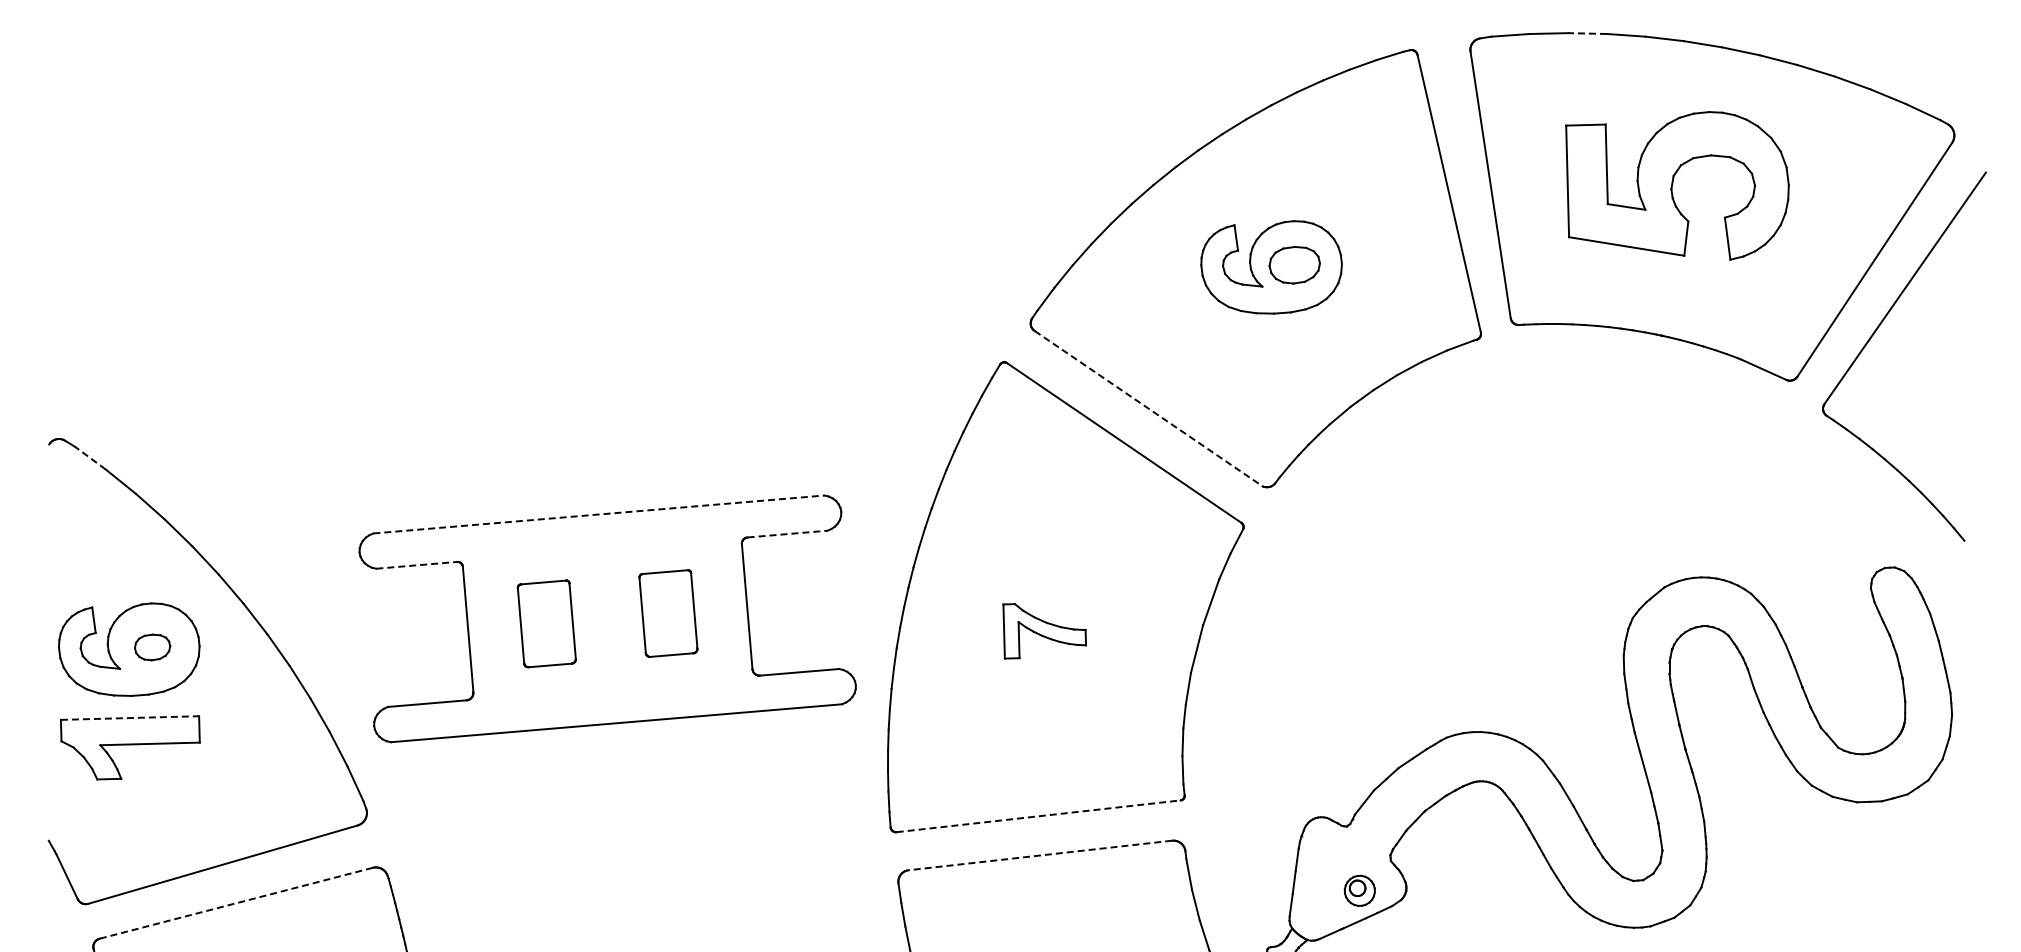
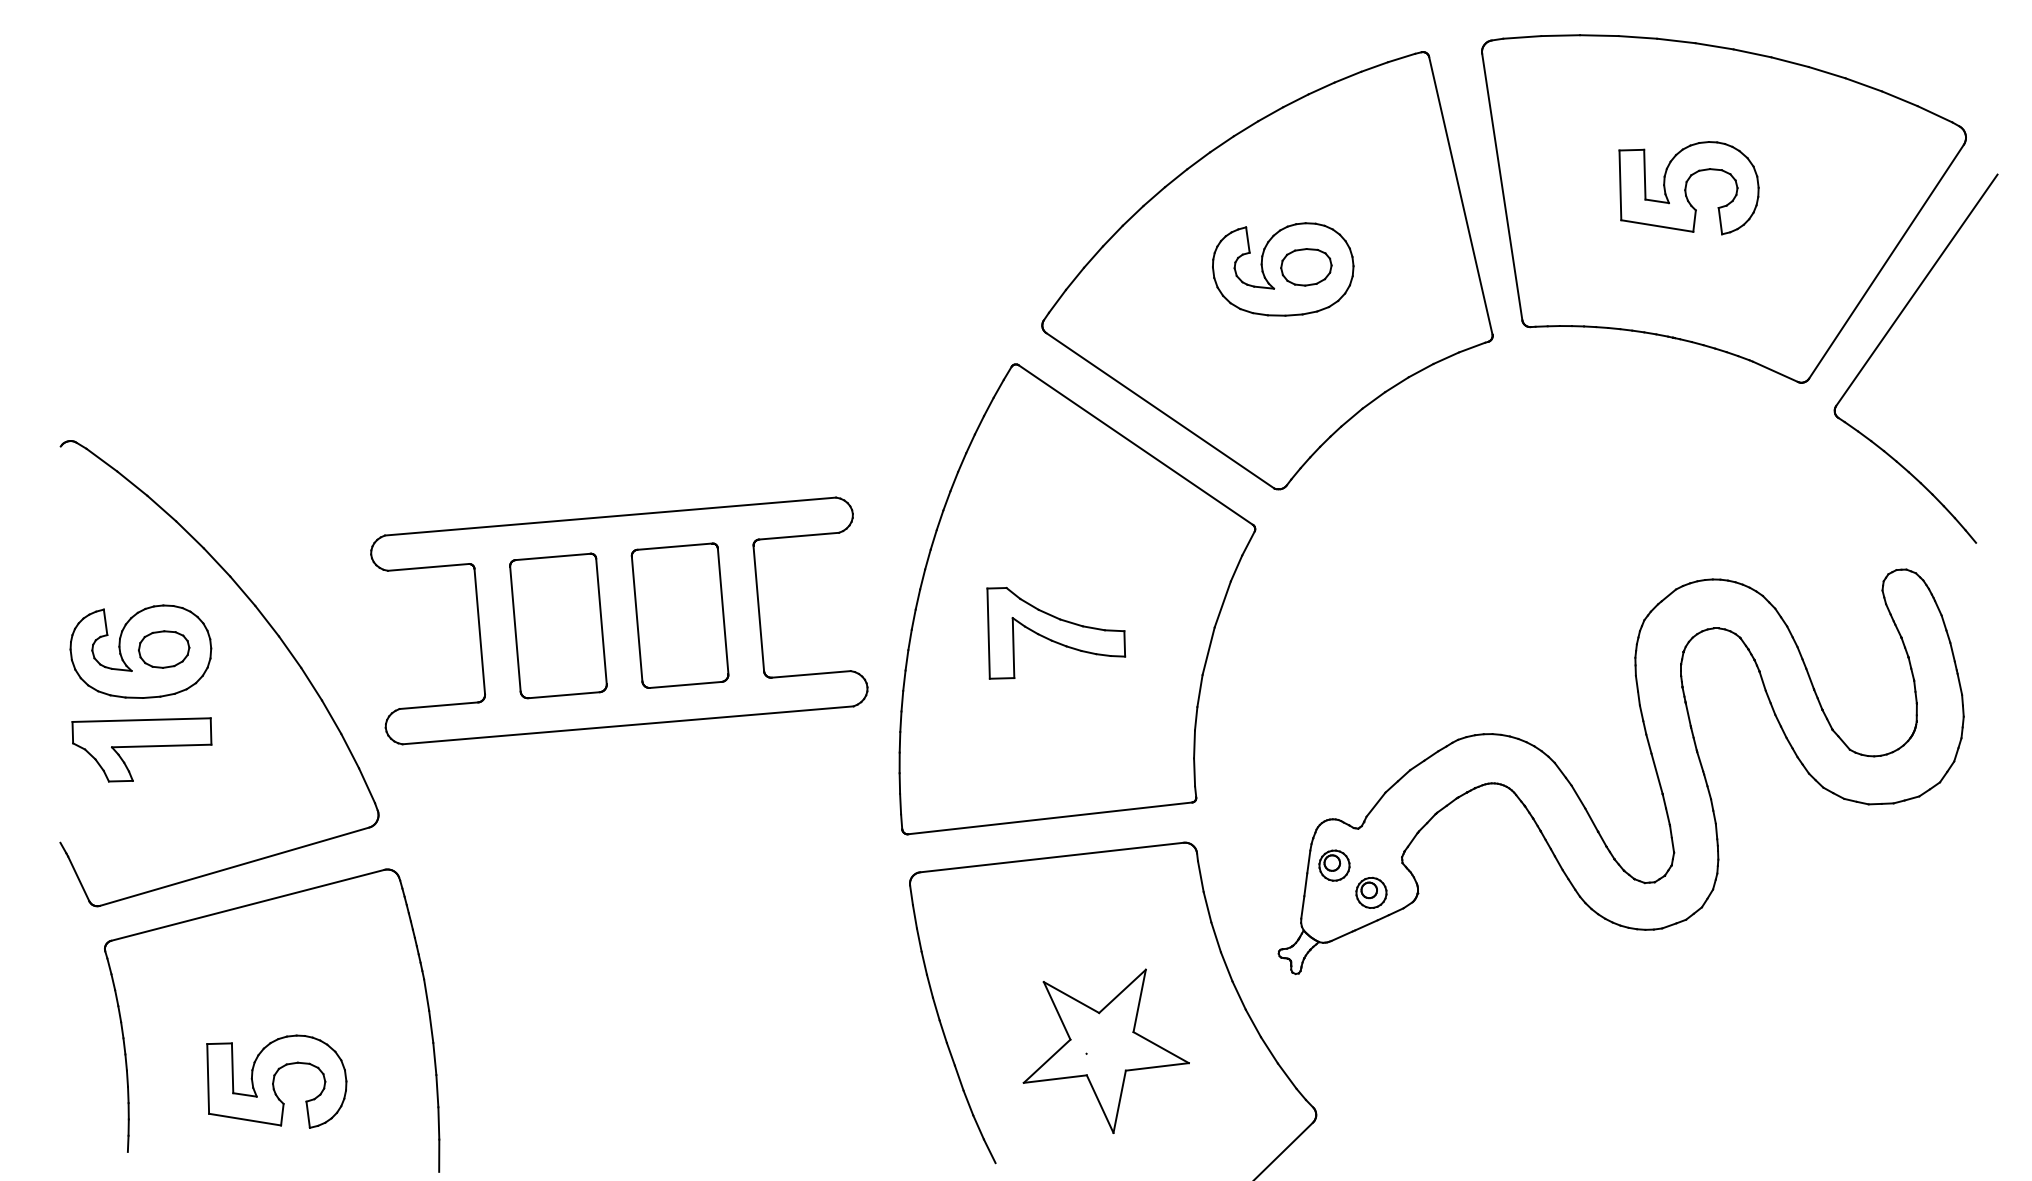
line: (1586, 33) -> (1598, 35), dashed -> solid
part: (1676, 186) -> (1688, 188), size x0.62
line: (1148, 408) -> (1160, 410), dashed -> solid
line: (89, 457) -> (101, 459), dashed -> solid
line: (599, 514) -> (611, 516), dashed -> solid
line: (787, 534) -> (799, 536), dashed -> solid
line: (416, 565) -> (428, 567), dashed -> solid
part: (667, 613) -> (679, 615), size x1.67
part: (546, 623) -> (558, 625), size x1.67
part: (1044, 631) -> (1056, 633), size x1.67
part: (152, 647) -> (164, 649), size x1.43
line: (130, 718) -> (142, 720), dashed -> solid
line: (1038, 816) -> (1050, 818), dashed -> solid
line: (1040, 855) -> (1052, 857), dashed -> solid
part: (1322, 863) -> (1334, 865), added
line: (235, 903) -> (247, 905), dashed -> solid

